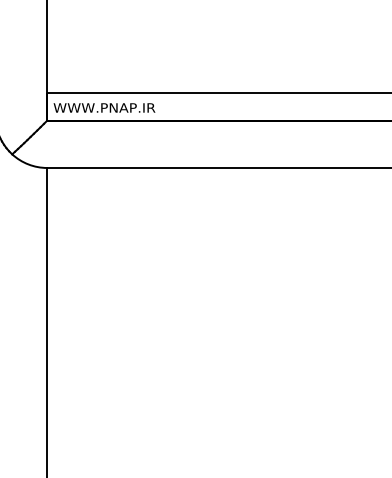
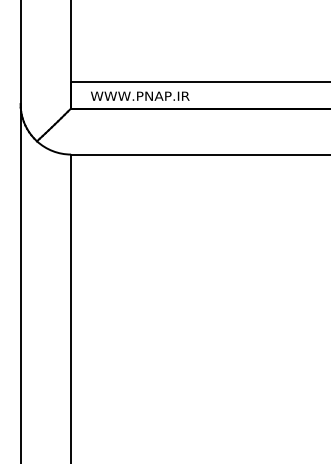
text: (104, 107) -> (140, 95), moved

